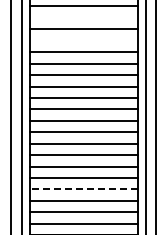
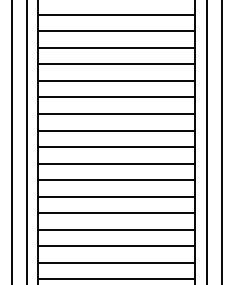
line: (83, 17) -> (116, 30), added
line: (83, 40) -> (116, 64), added
line: (83, 189) -> (116, 279), dashed -> solid

